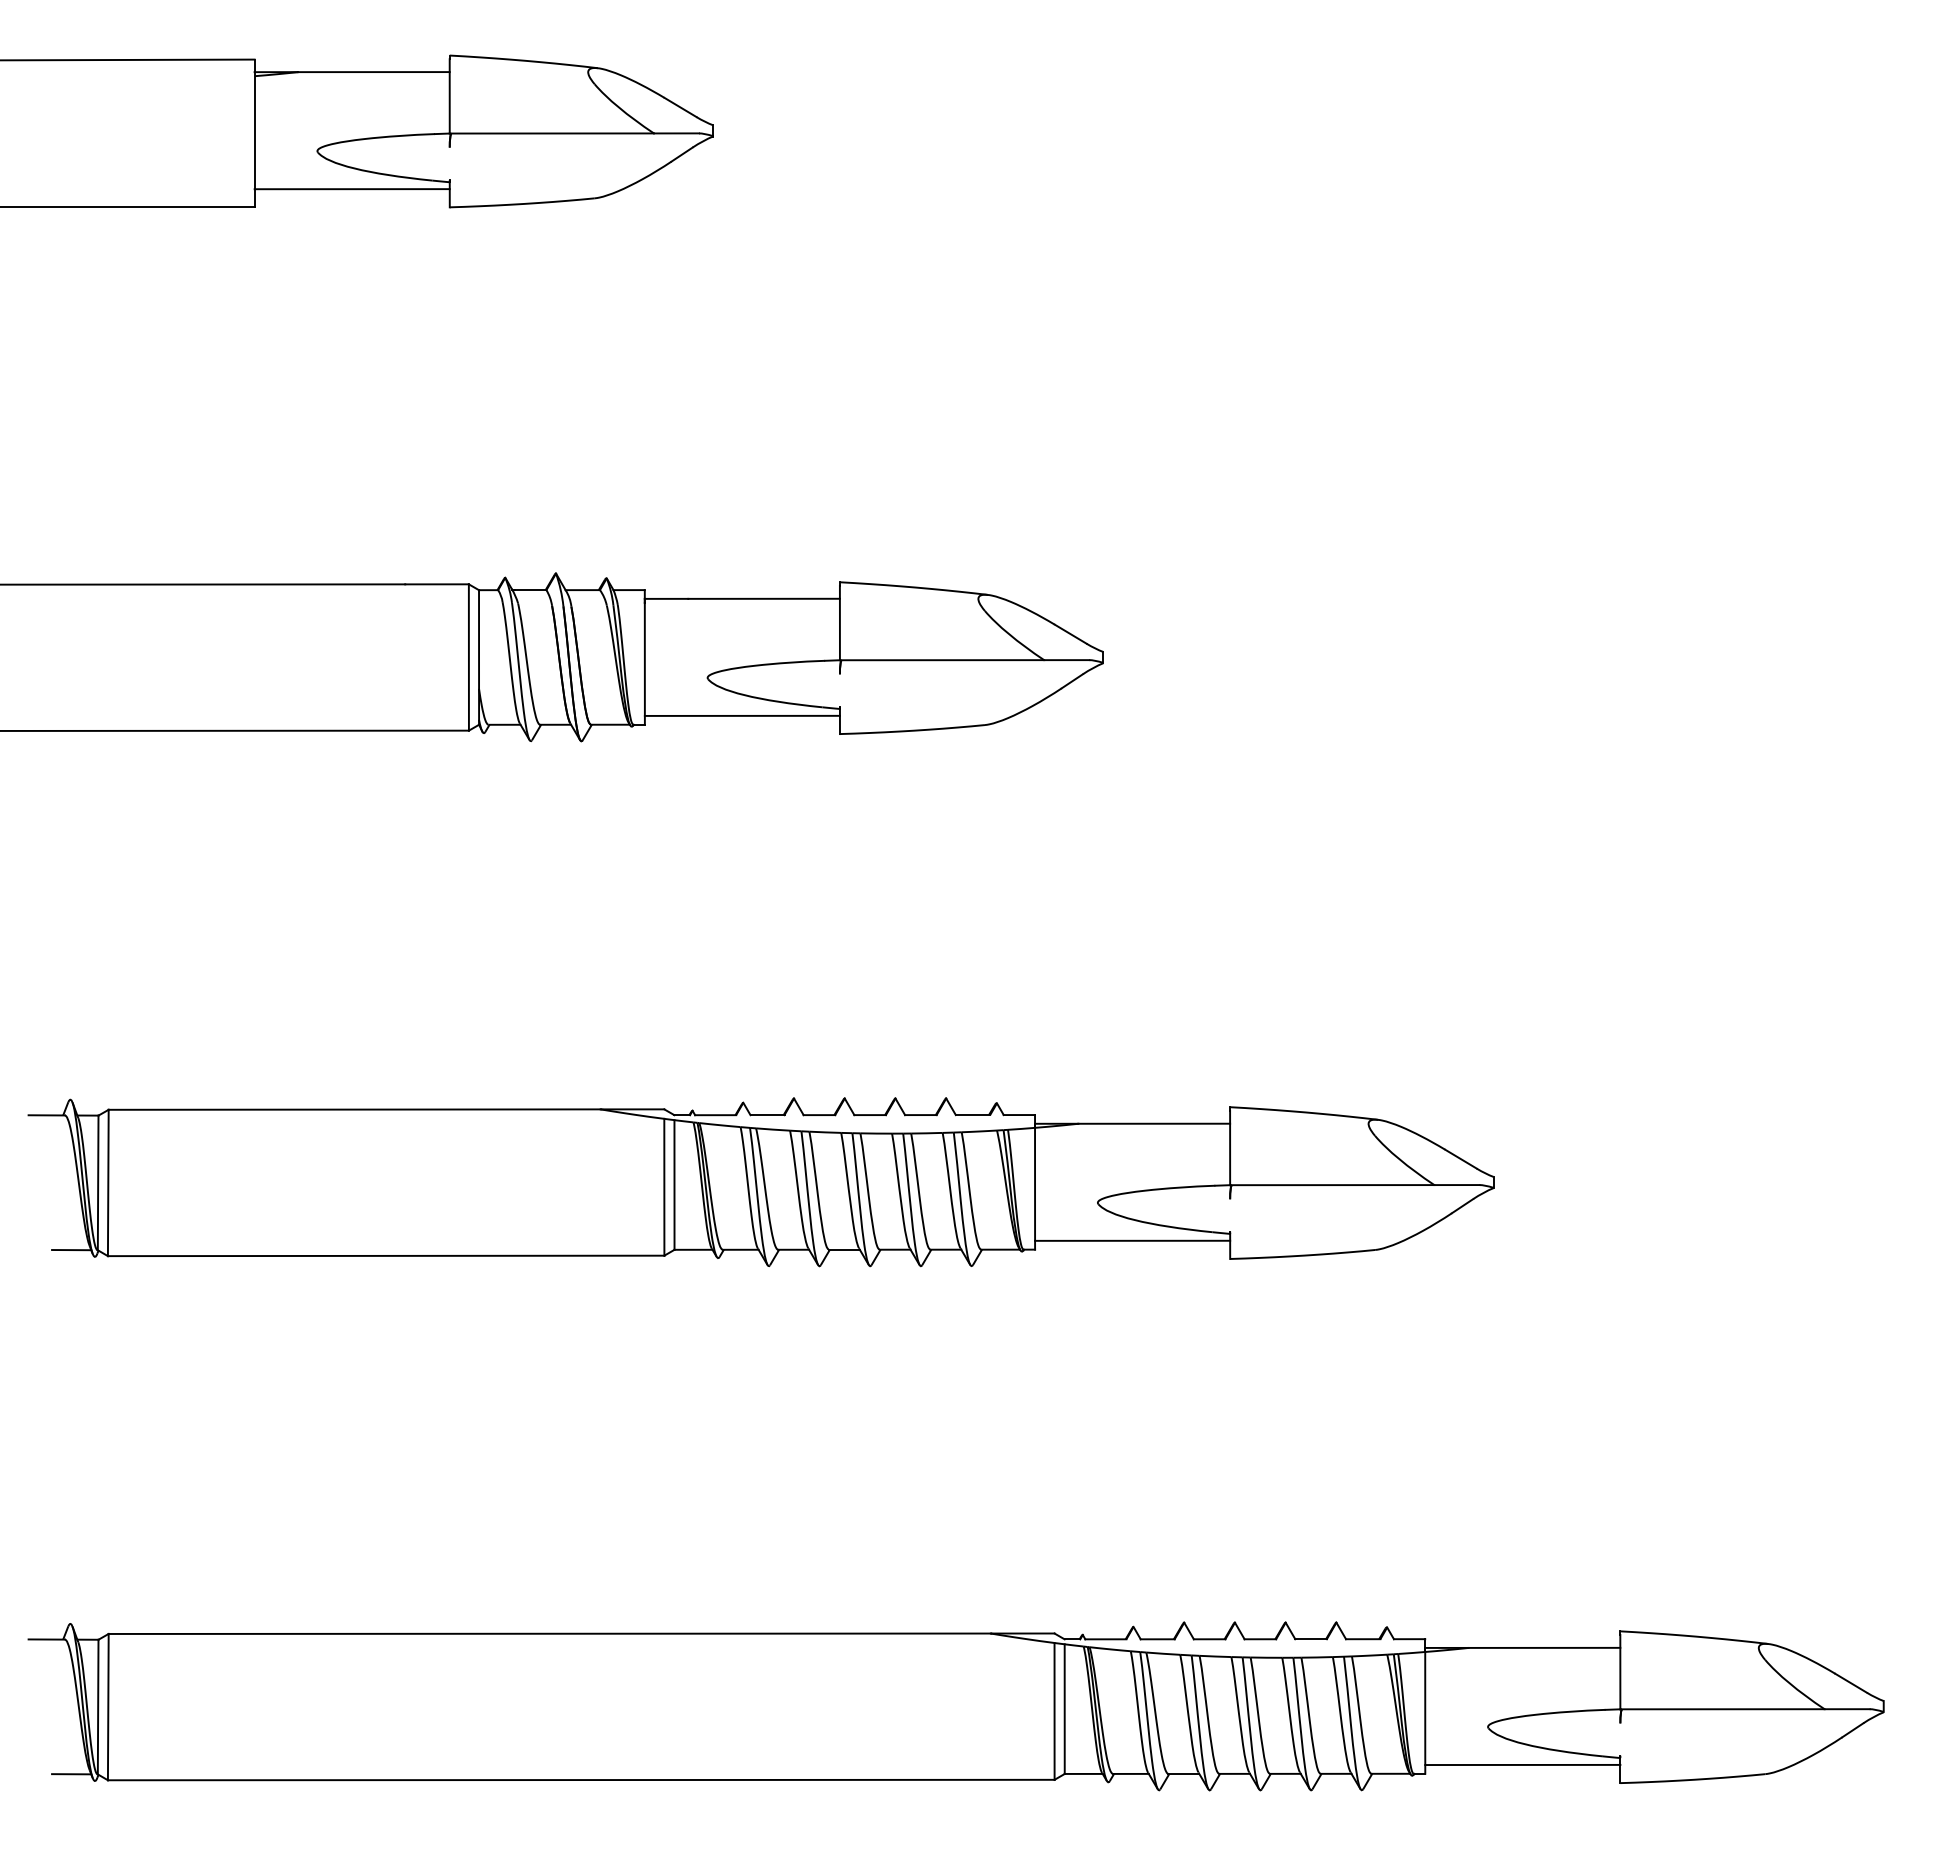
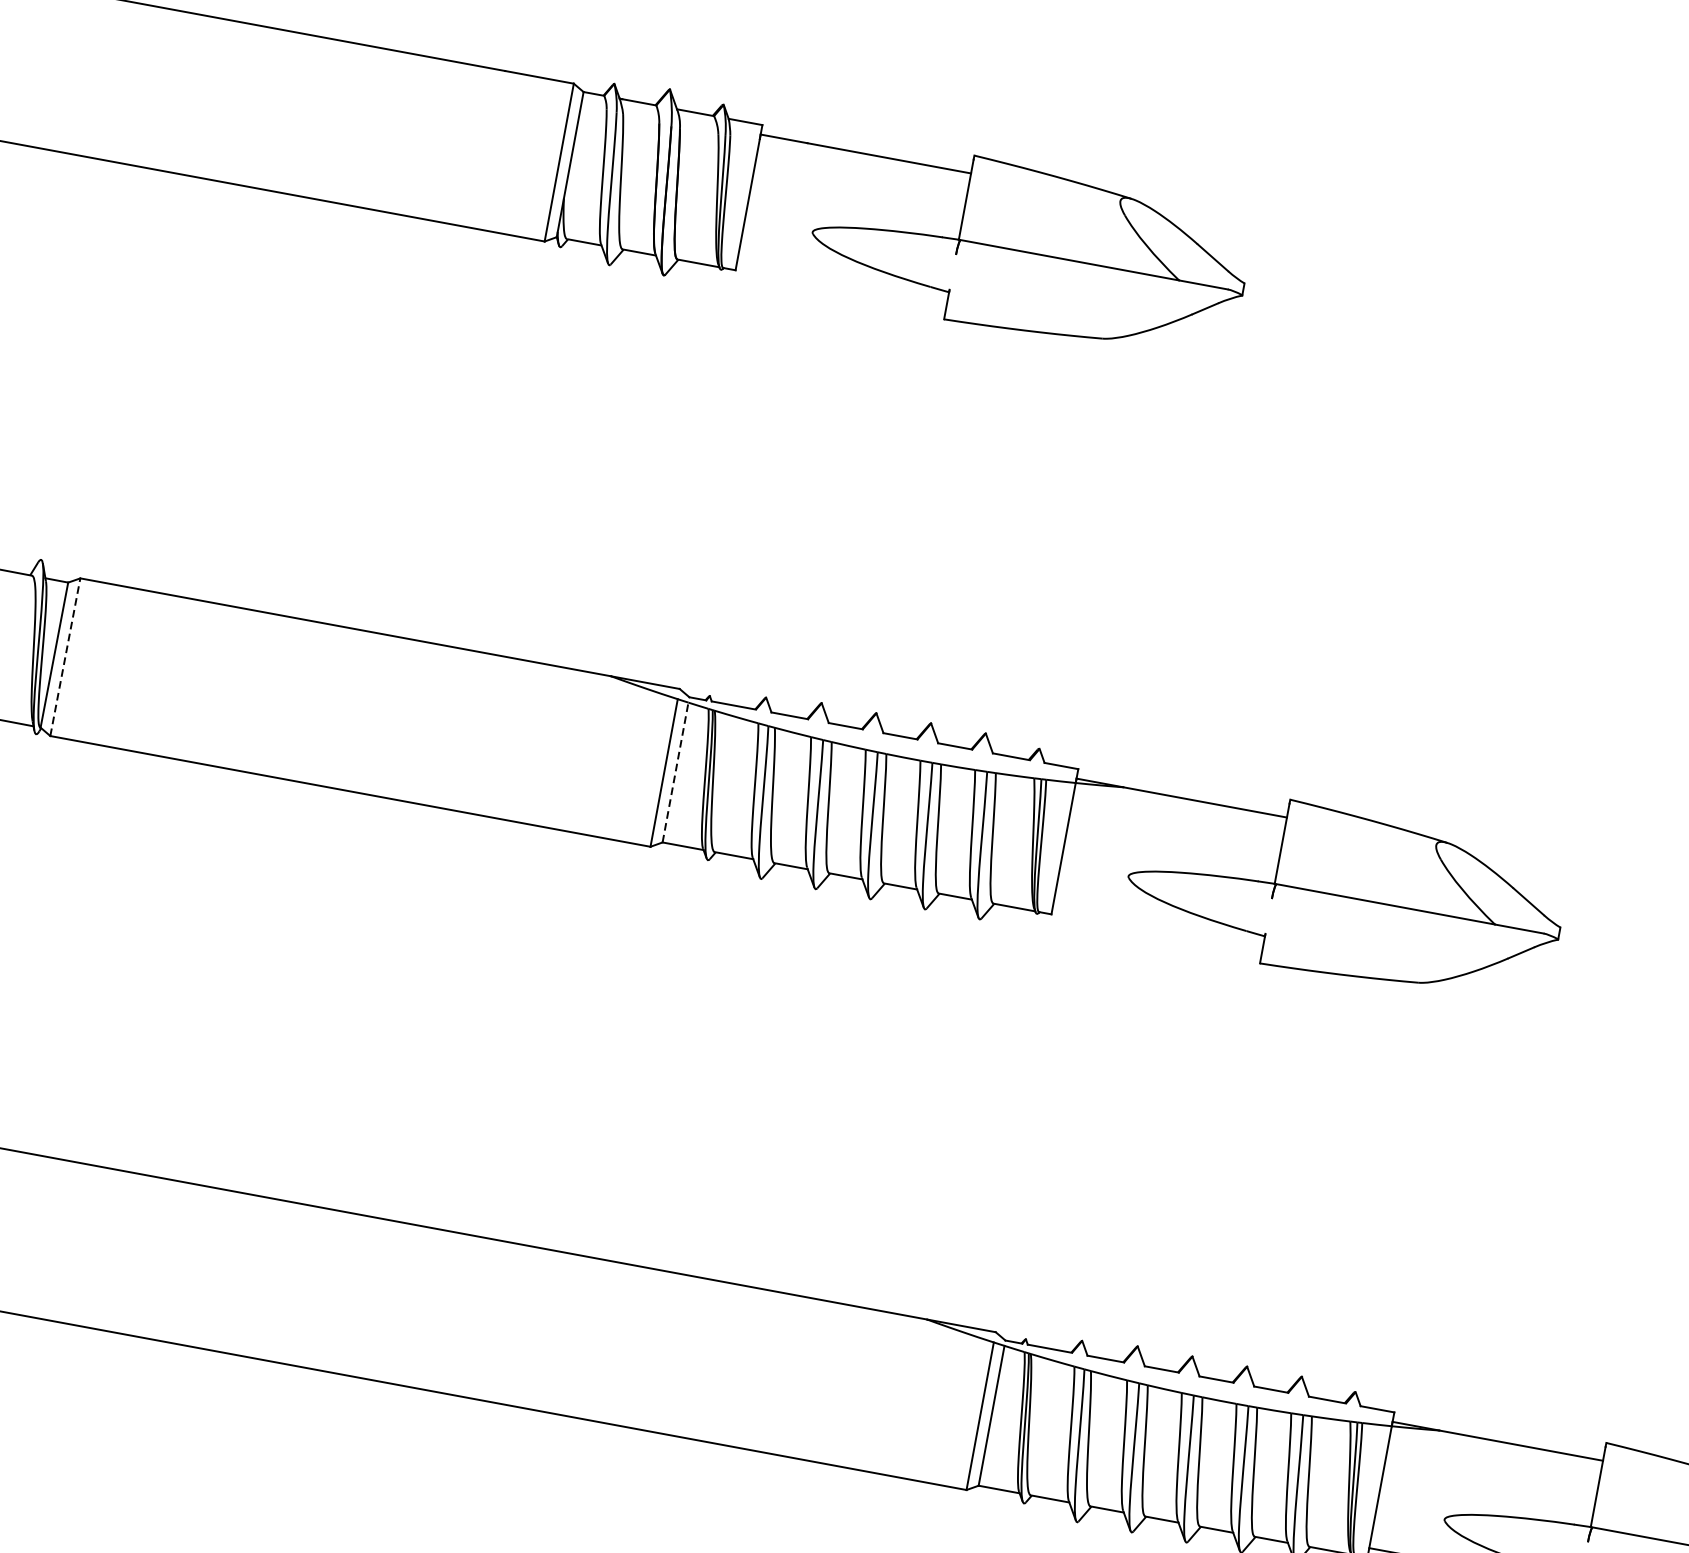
line: (741, 715) -> (841, 279), removed
line: (108, 1182) -> (65, 656), solid -> dashed
line: (674, 1184) -> (675, 772), solid -> dashed
line: (1132, 1240) -> (1158, 923), removed

